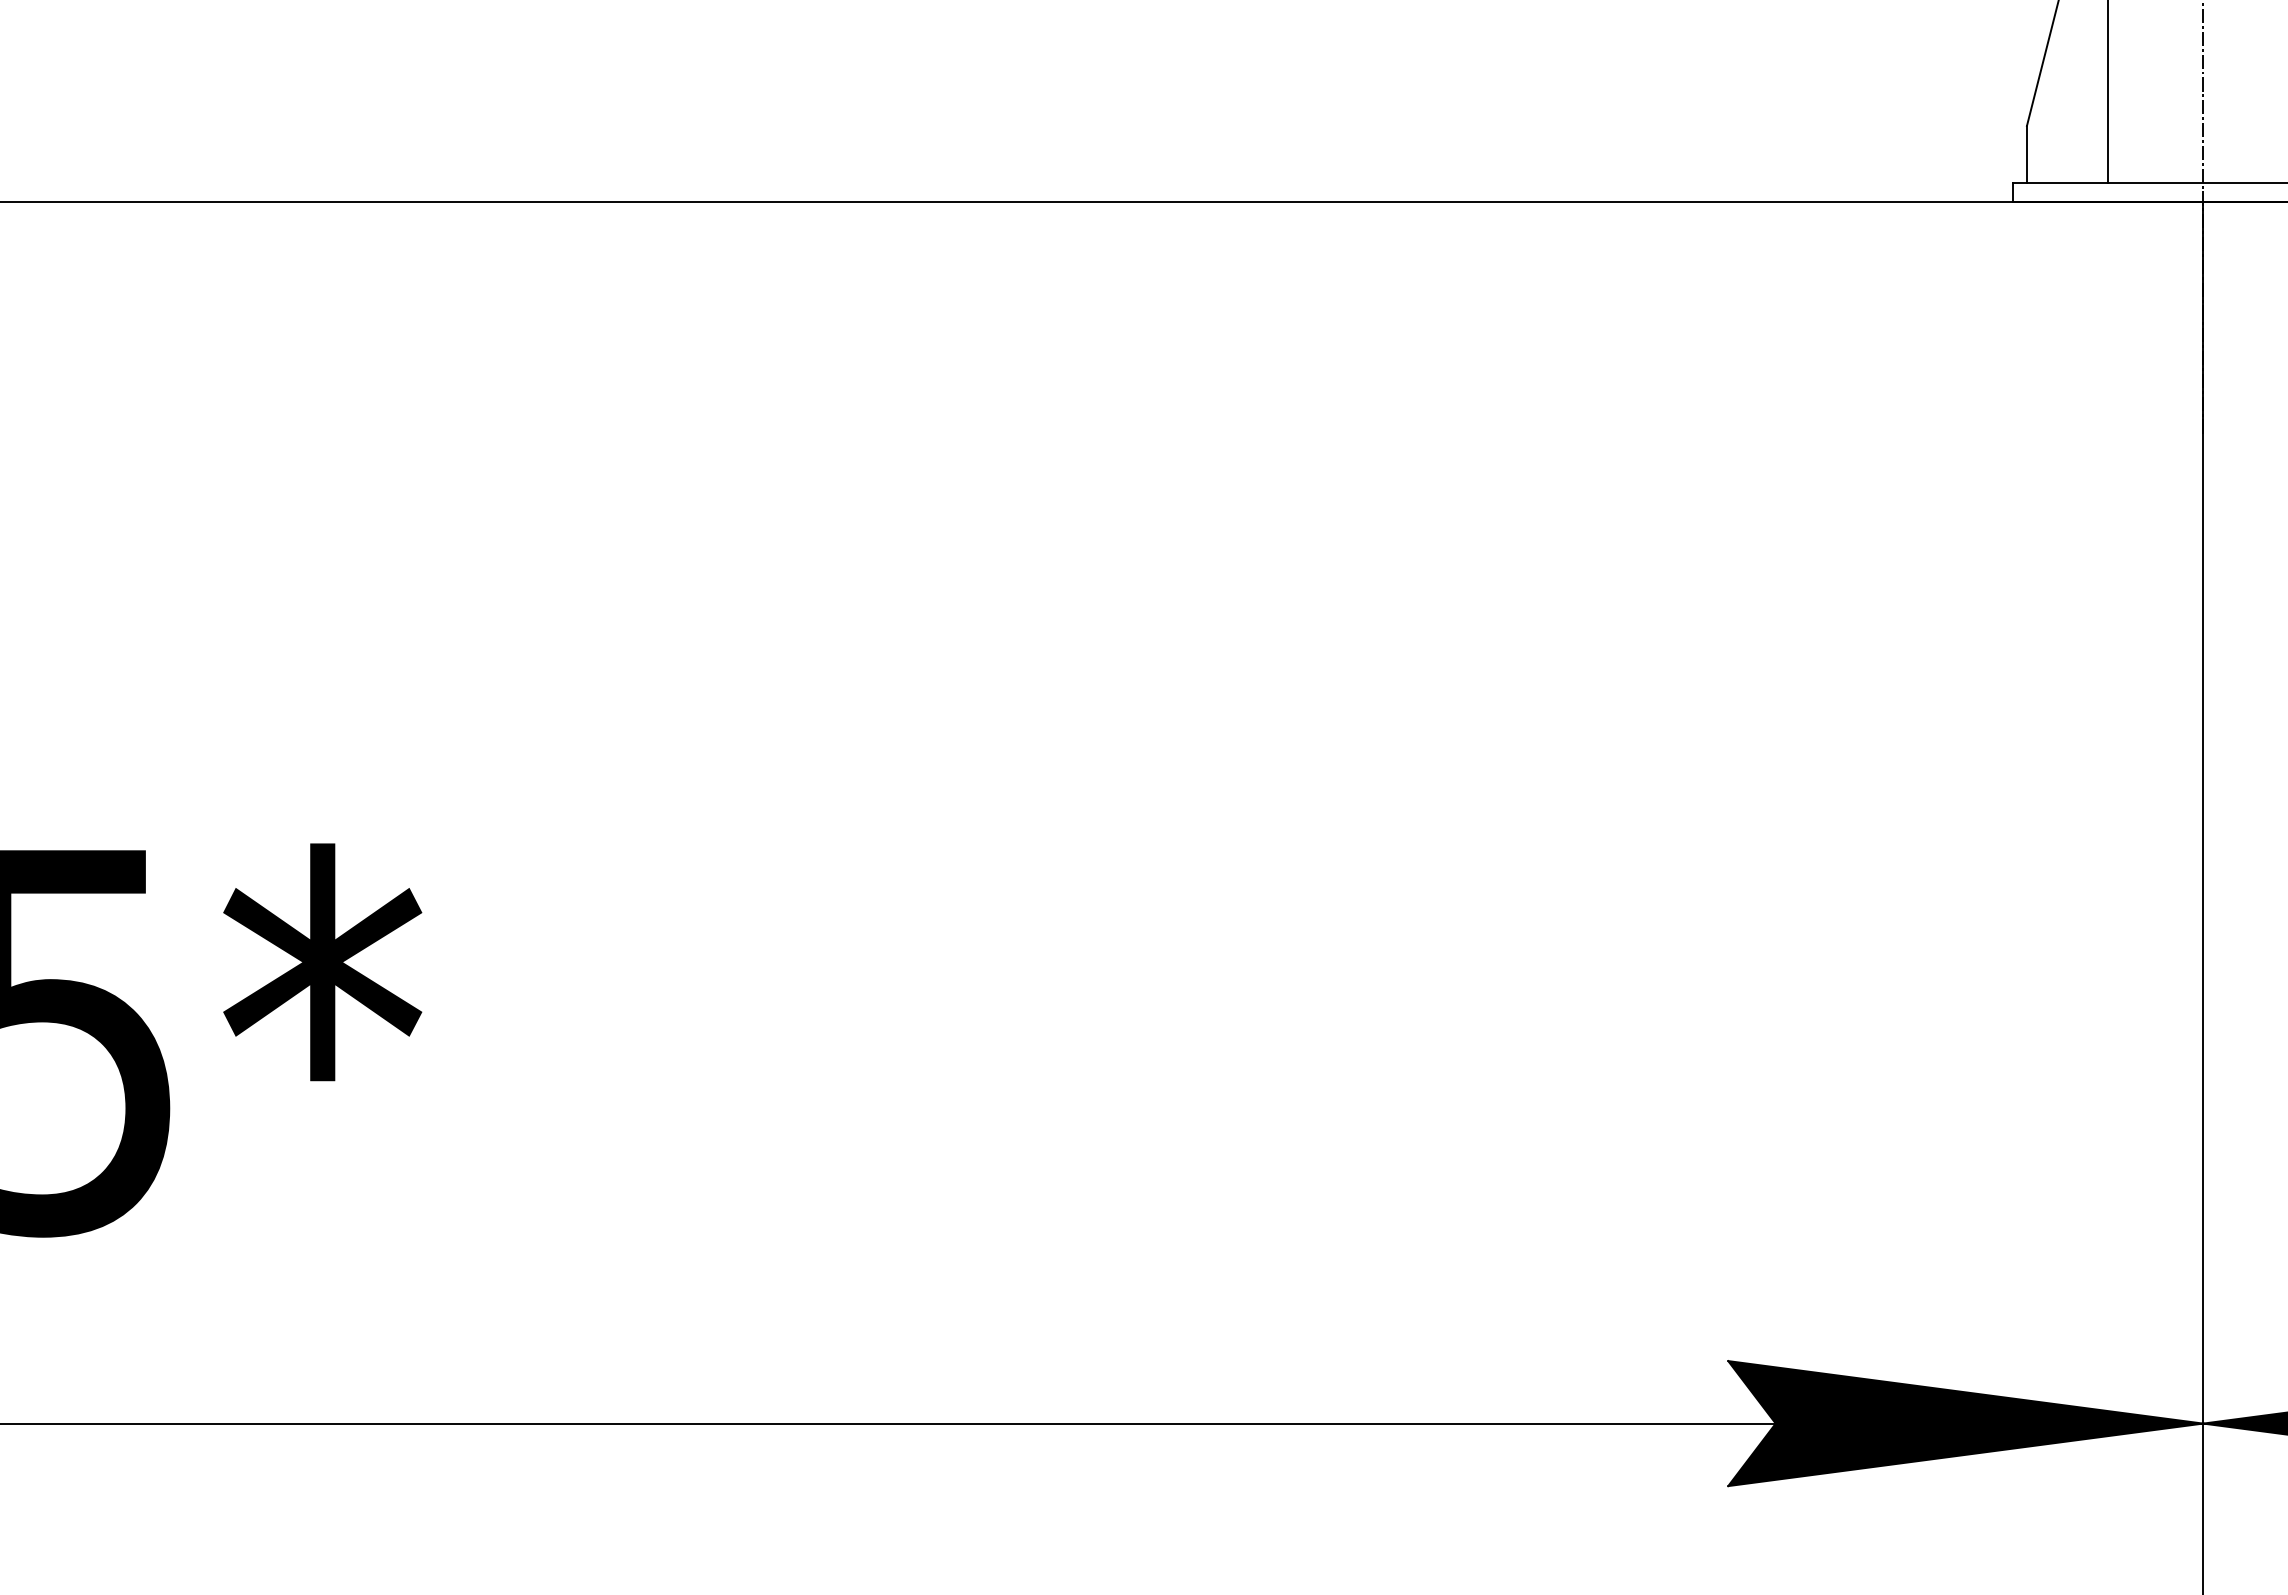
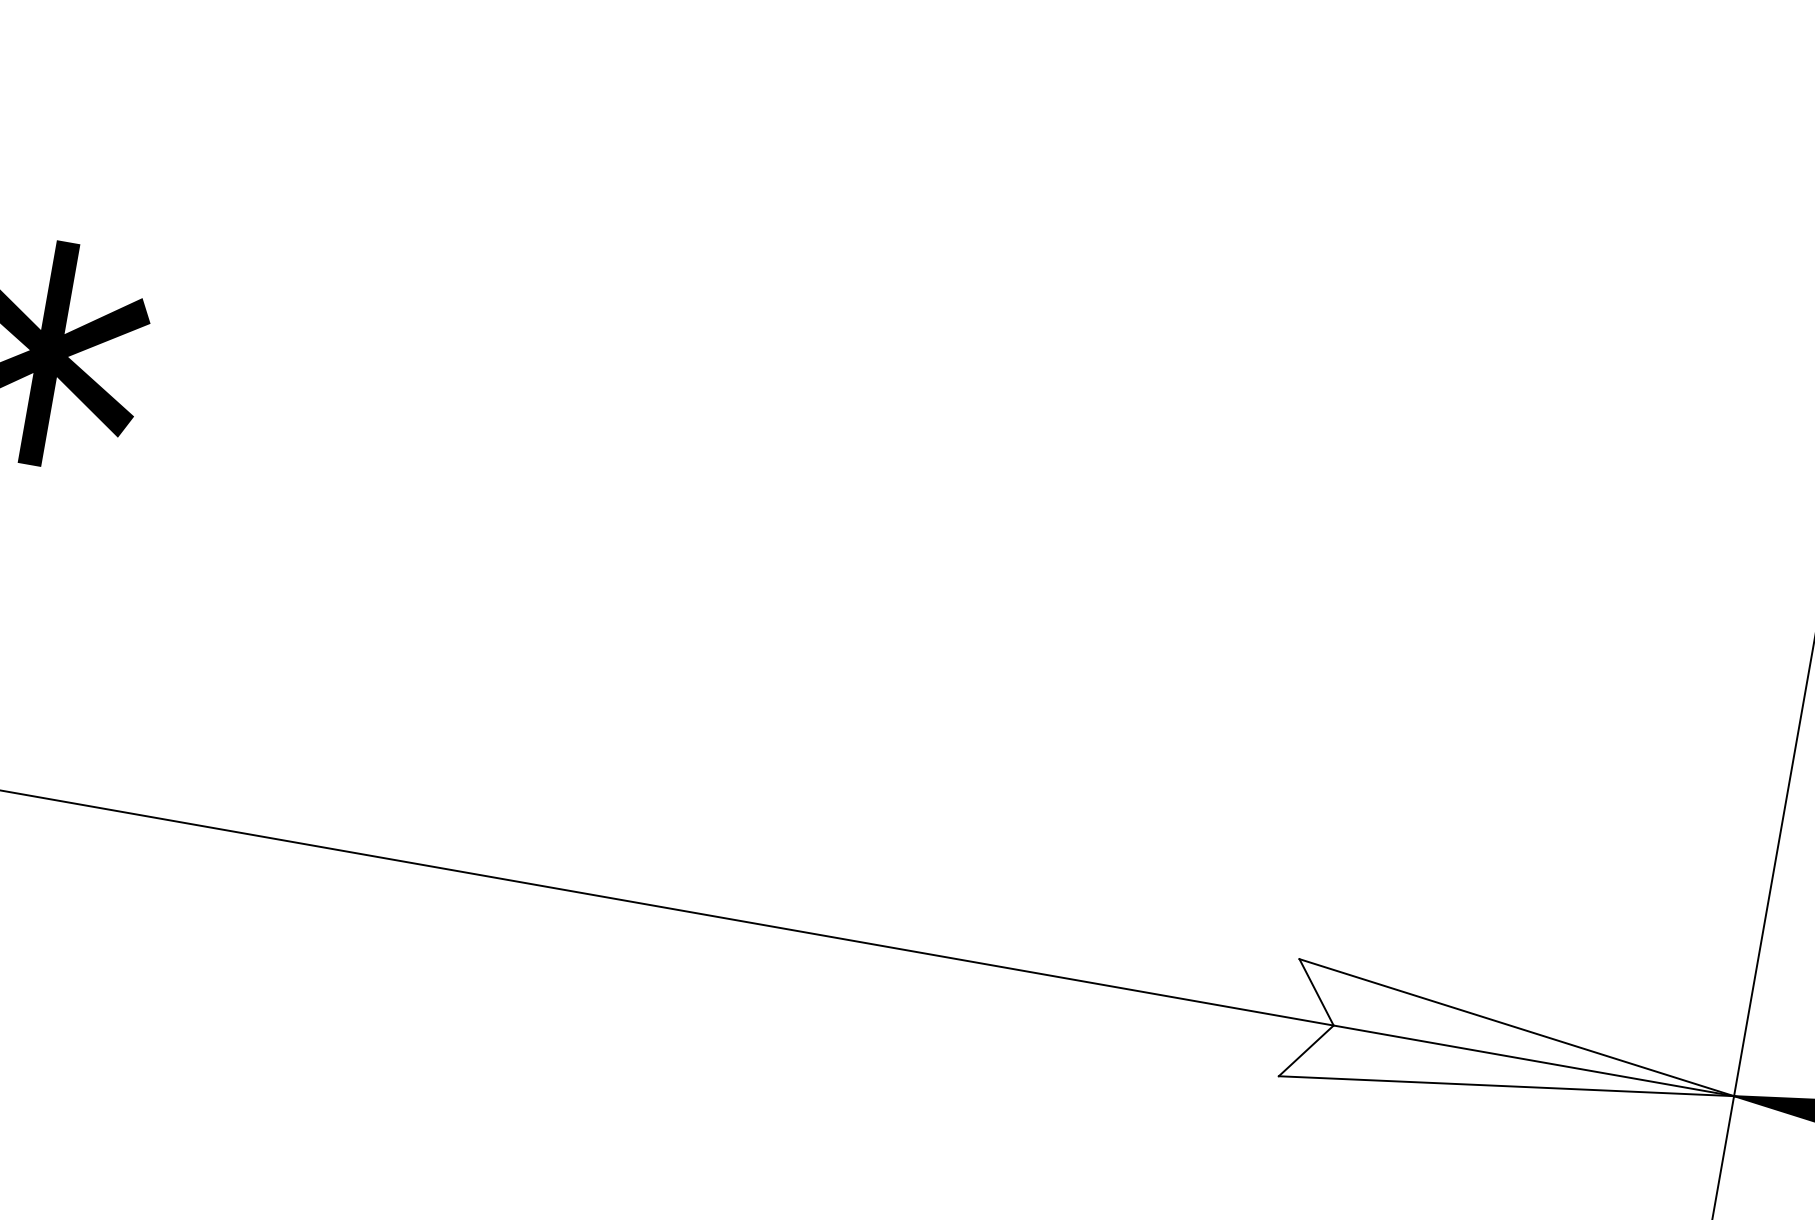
fill: (1965, 1423) -> (1511, 1056), removed

